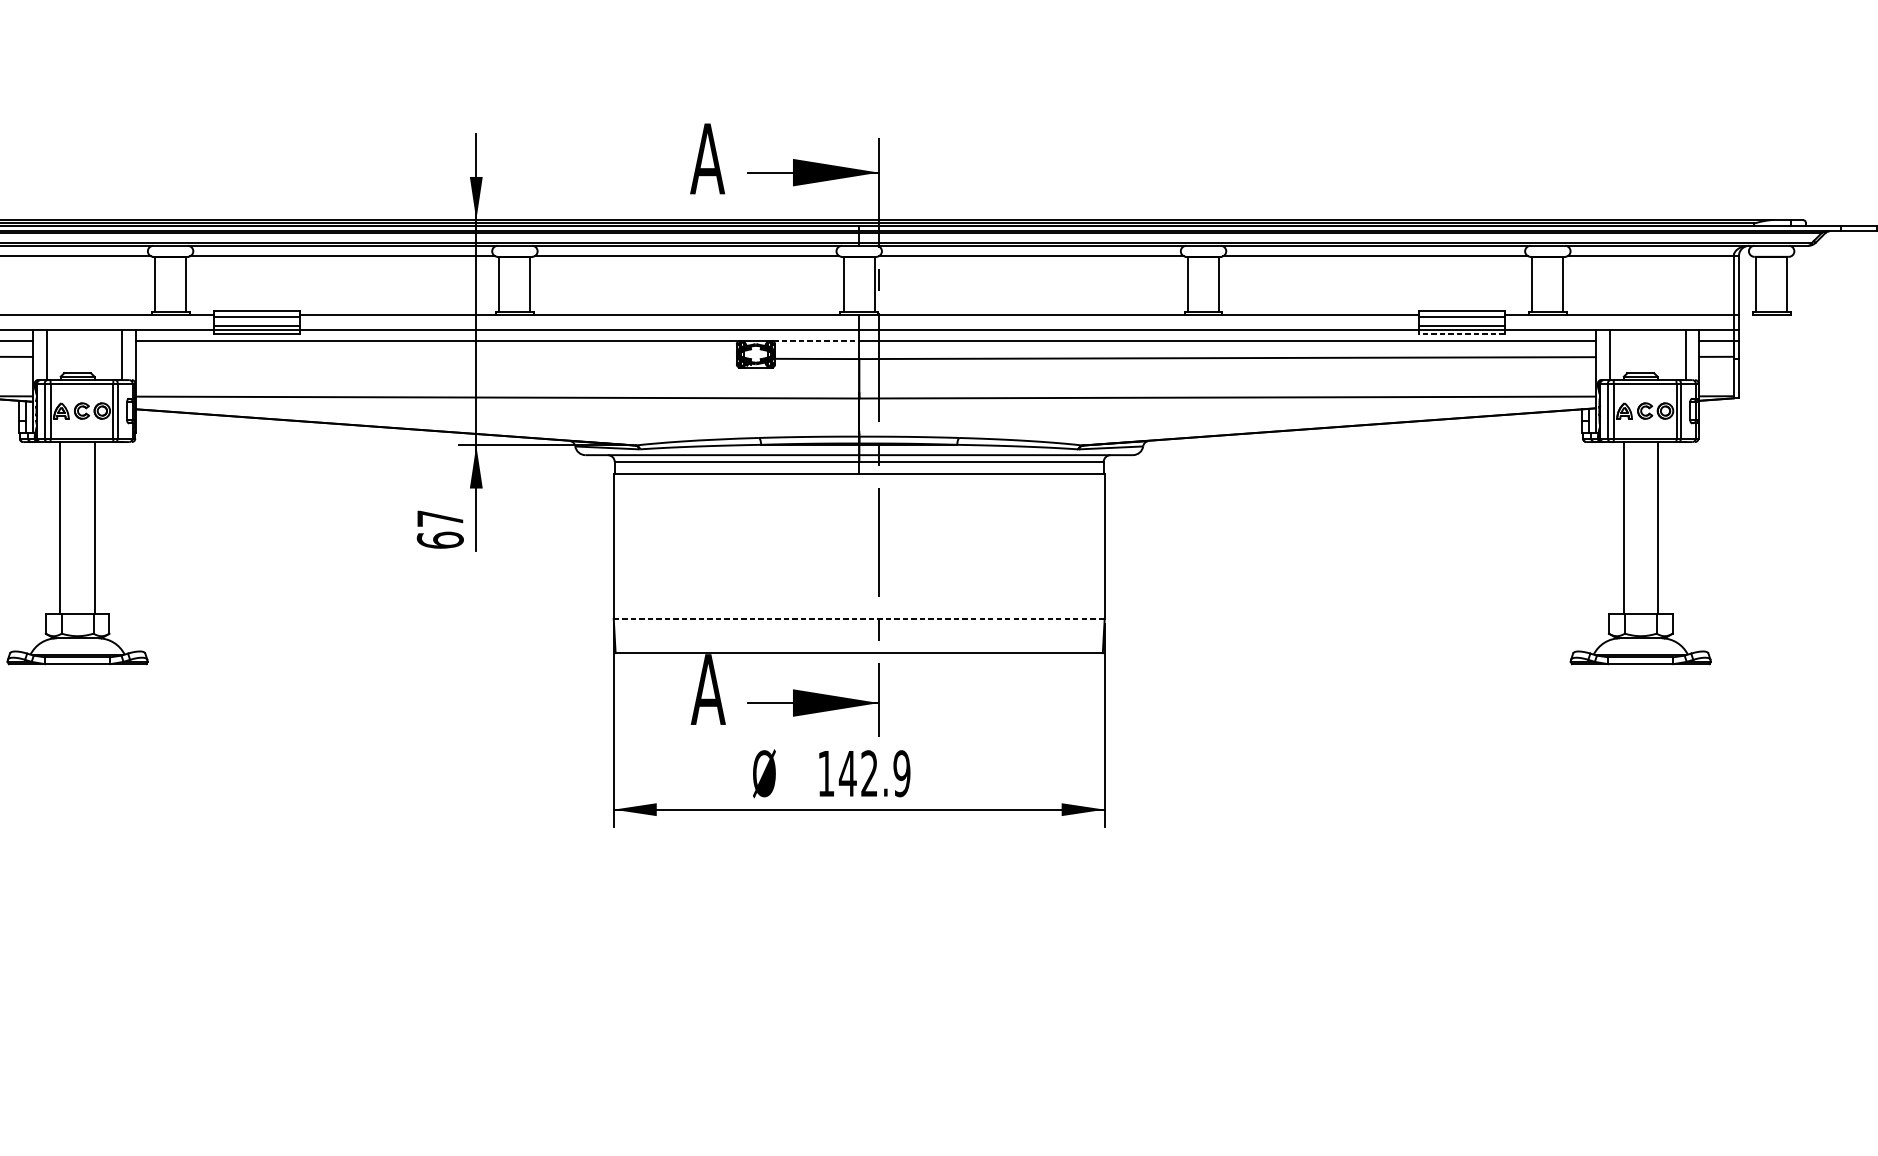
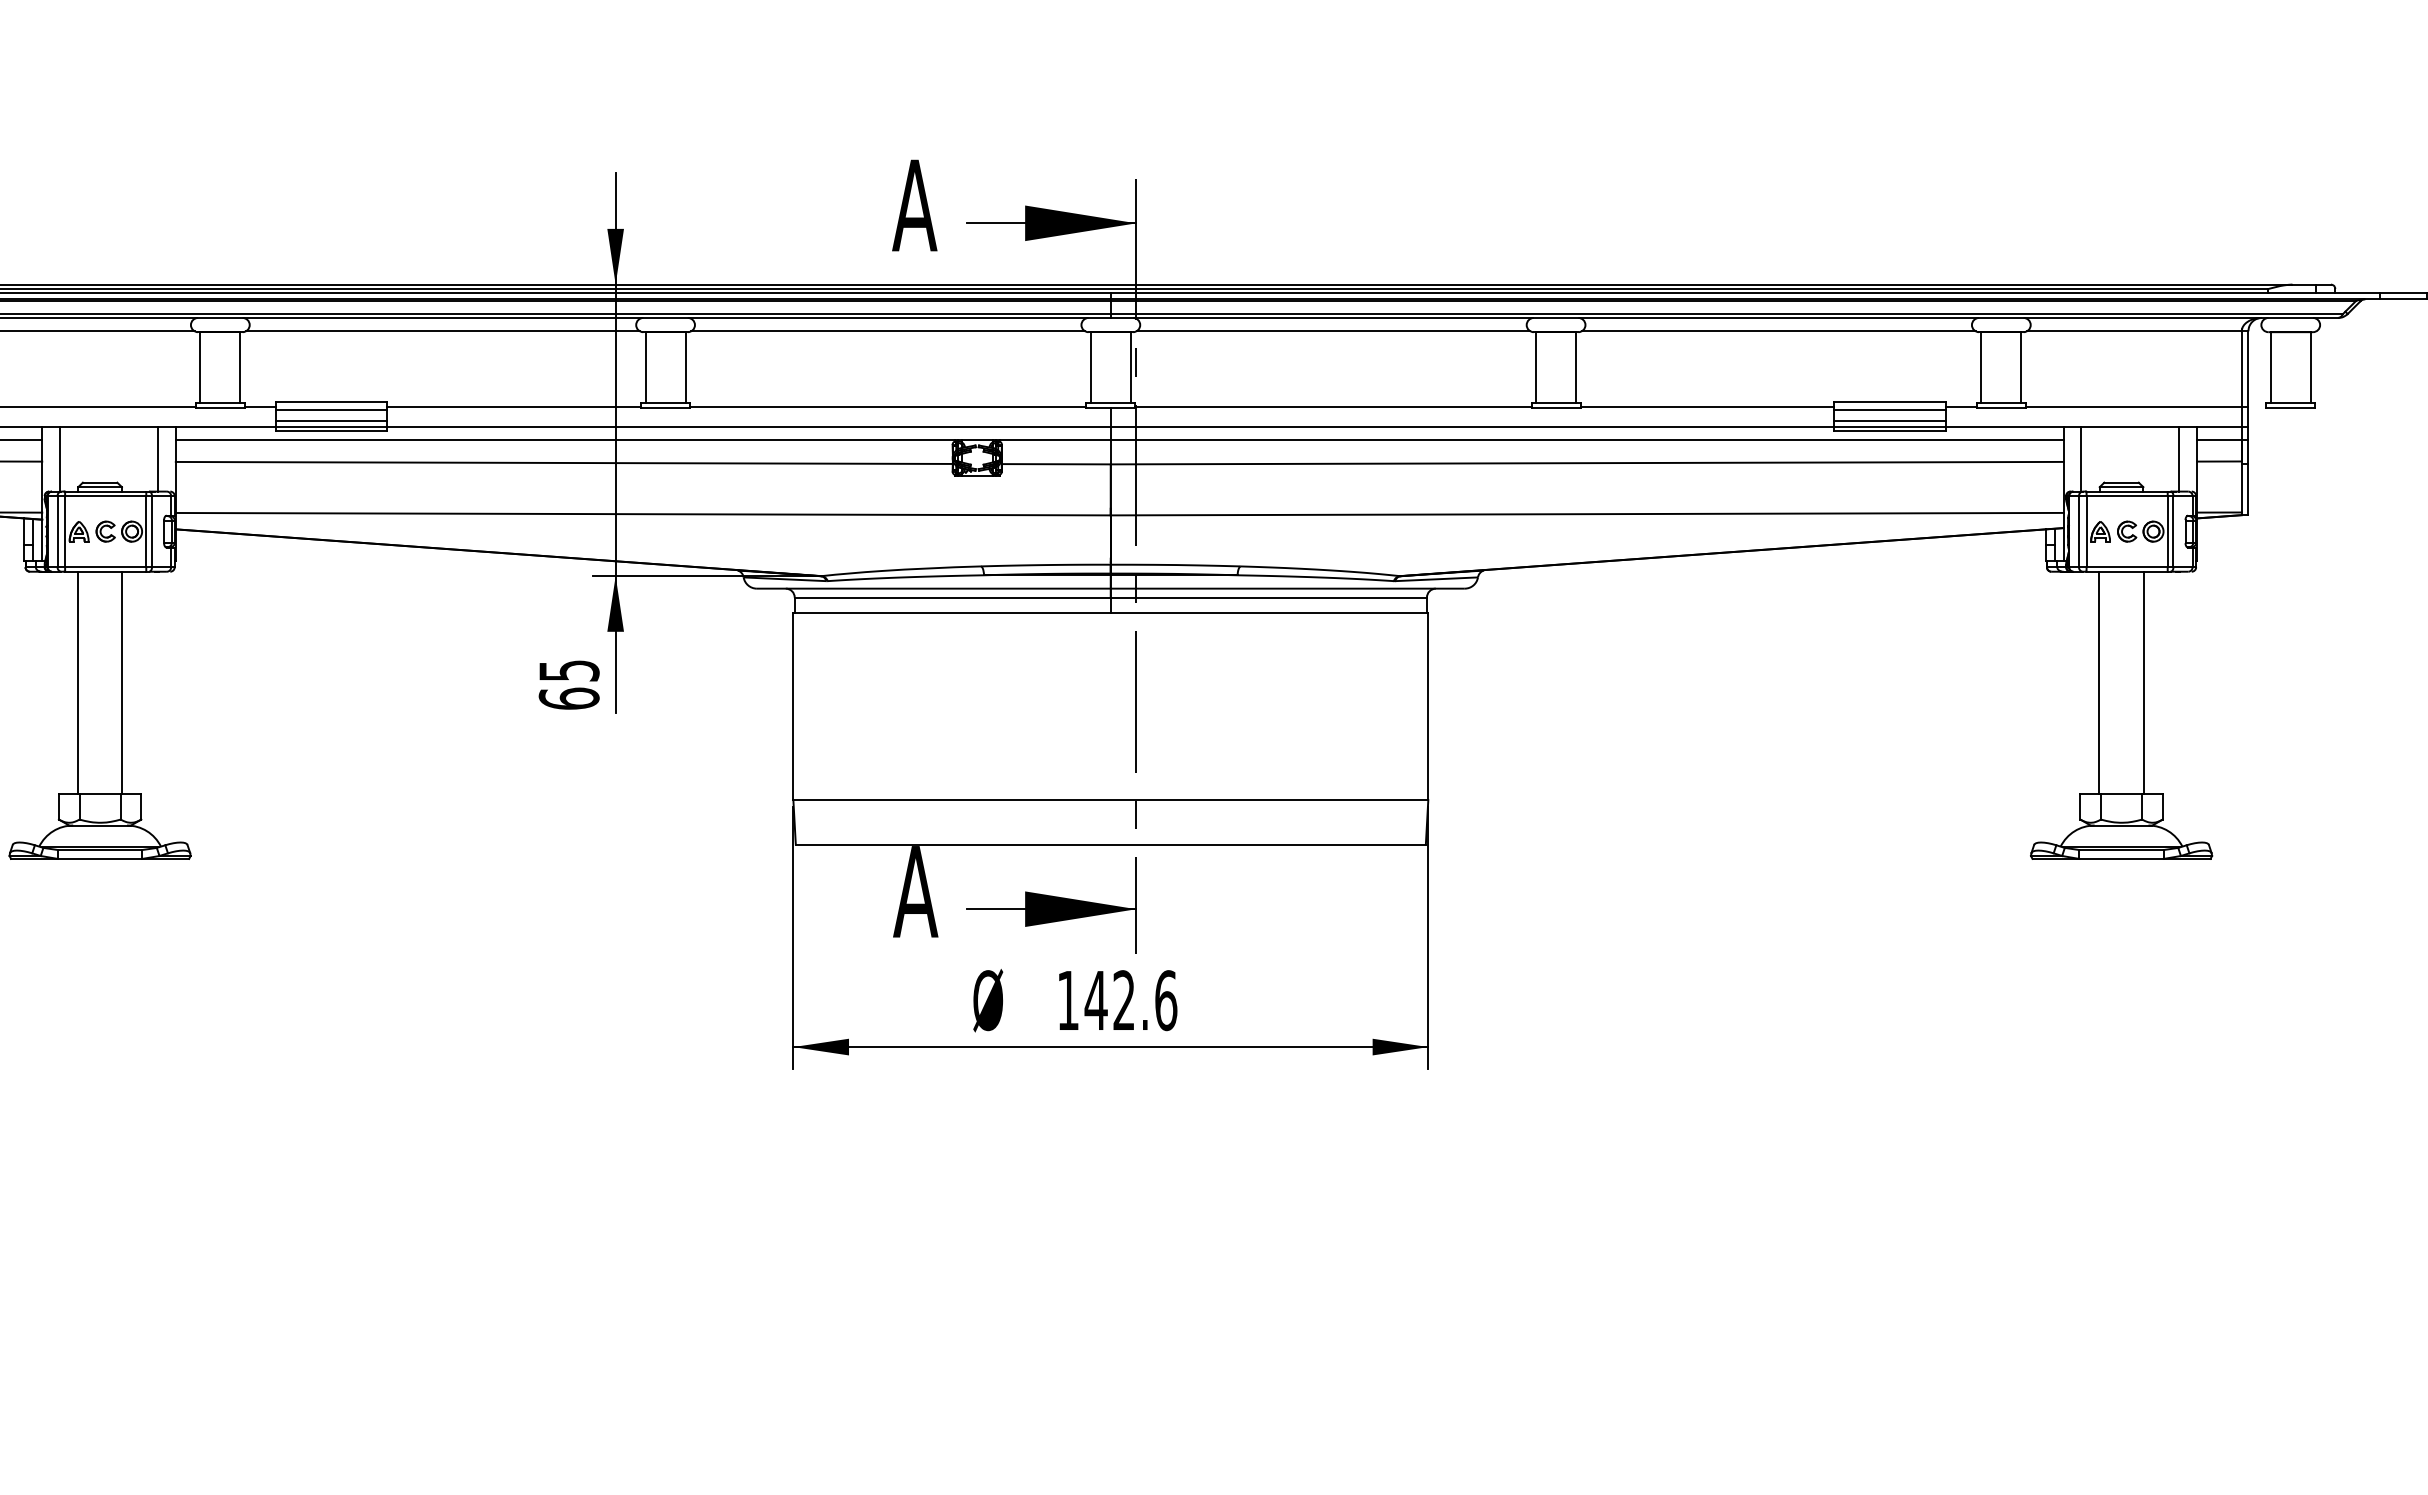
line: (1462, 333) -> (1890, 431), dashed -> solid
line: (816, 340) -> (1055, 440), dashed -> solid
line: (435, 357) -> (563, 462), added
text: (440, 518) -> (569, 670), 67 -> 65
line: (859, 618) -> (1111, 800), dashed -> solid
text: (902, 773) -> (1166, 1000), 142.9 -> 142.6

